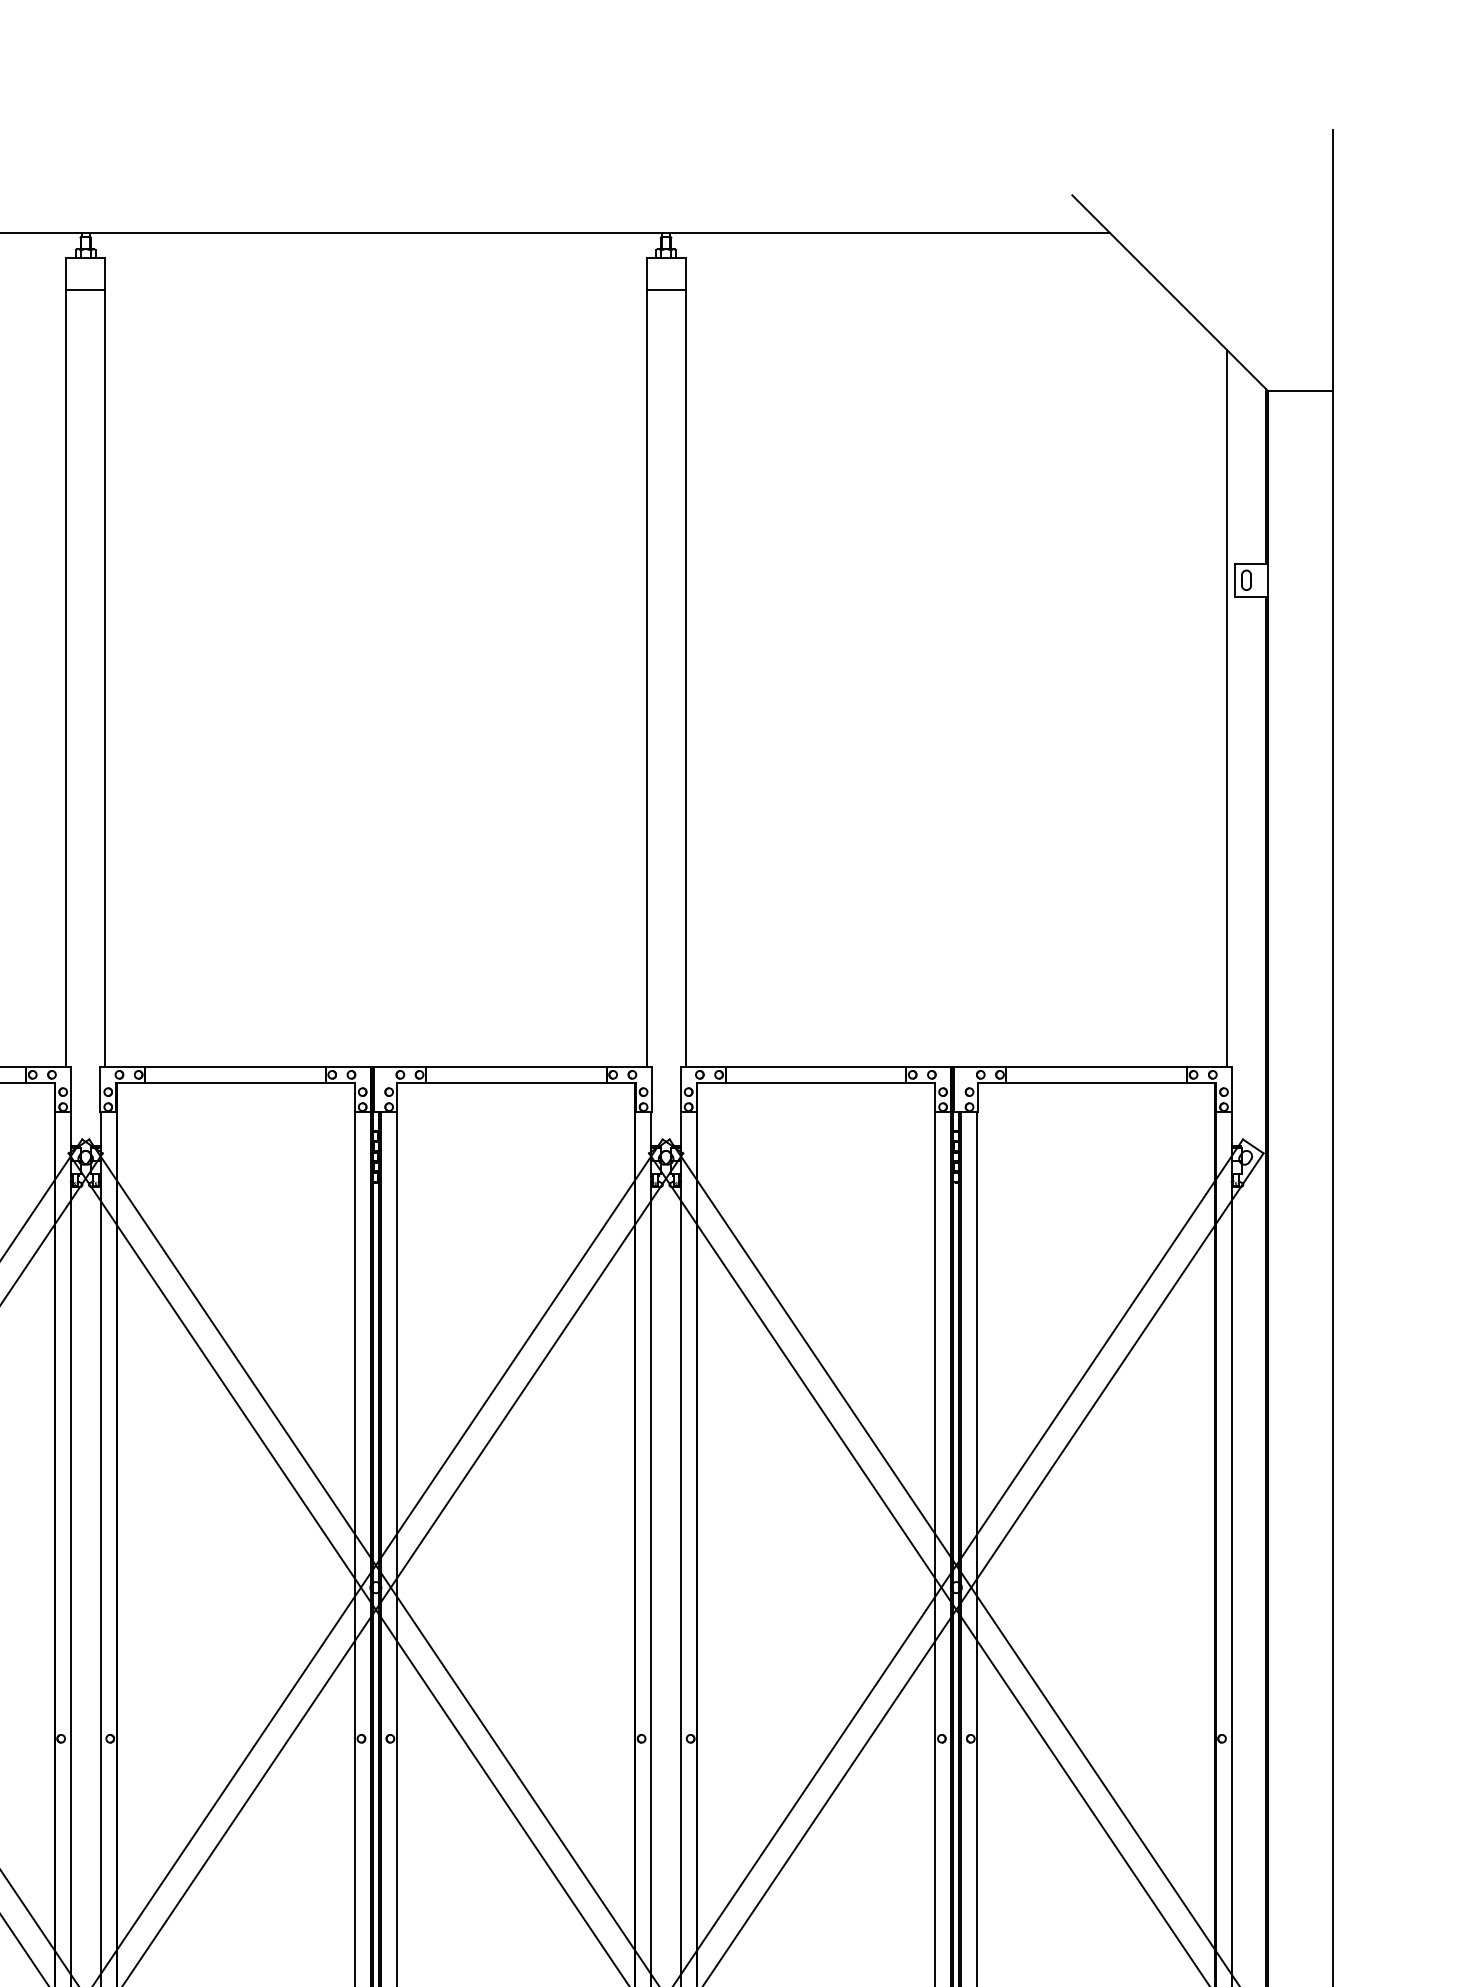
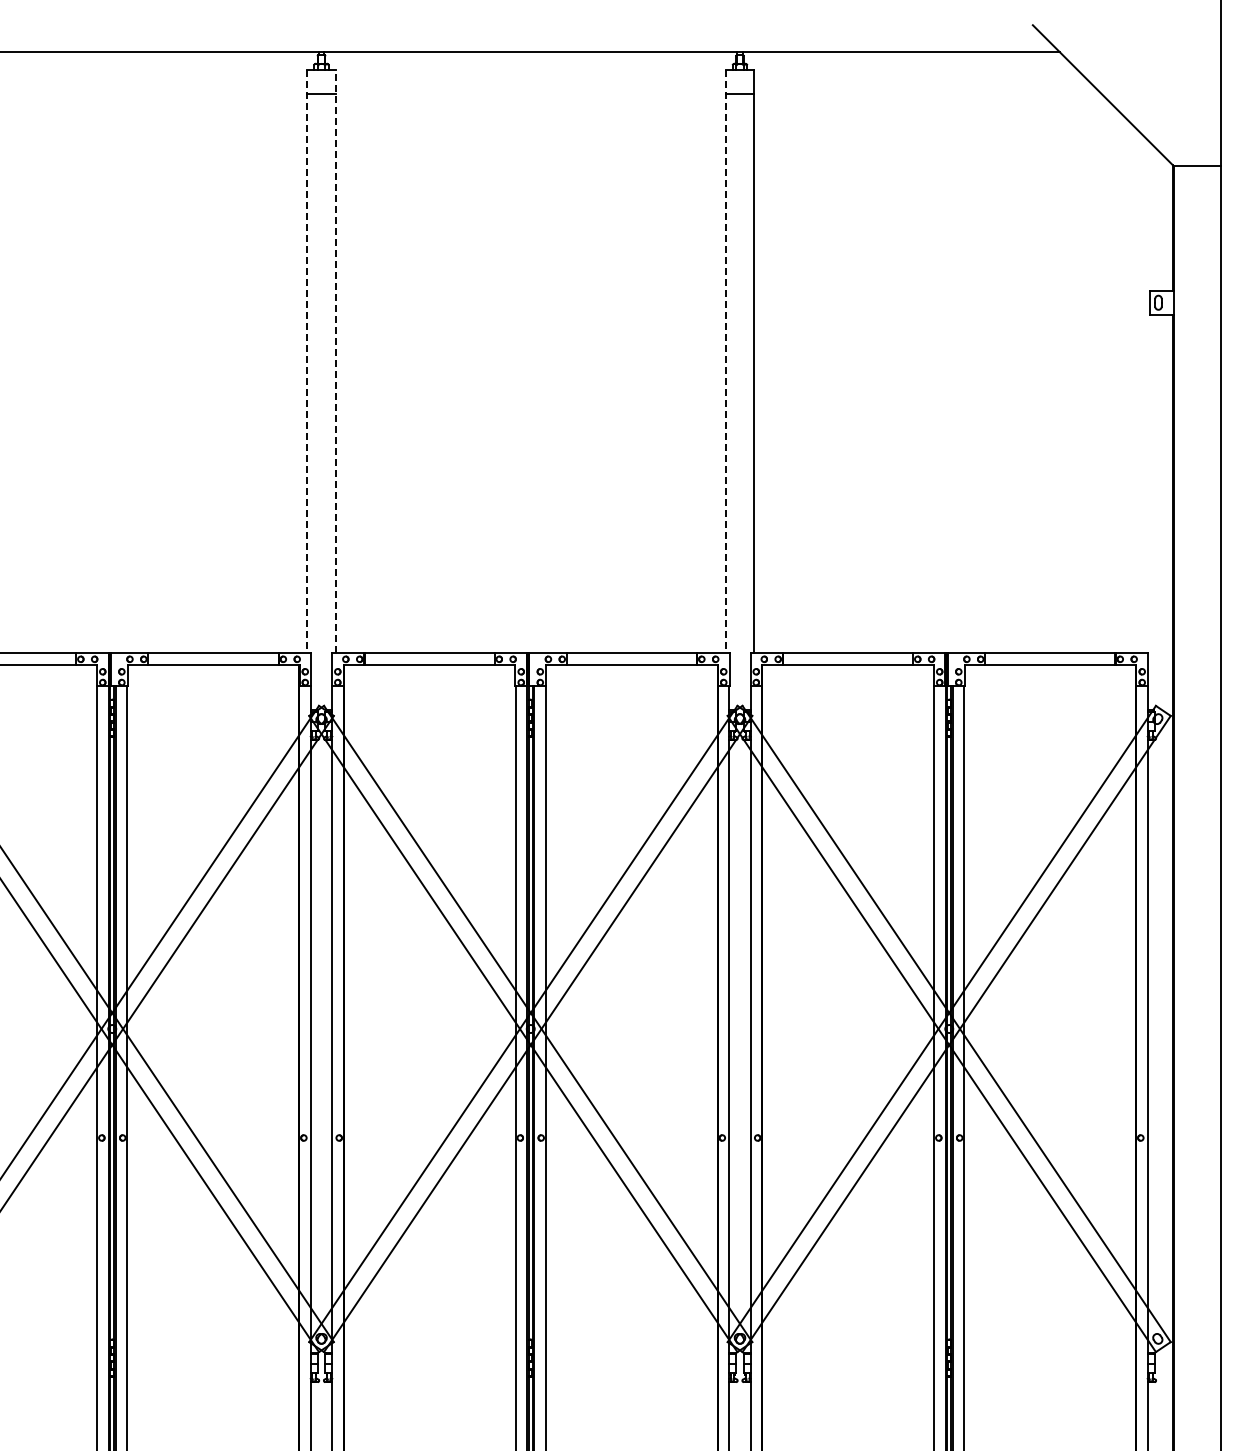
line: (66, 661) -> (307, 361), solid -> dashed
line: (105, 661) -> (335, 361), solid -> dashed
line: (646, 661) -> (725, 361), solid -> dashed
line: (1227, 707) -> (1144, 394), removed

